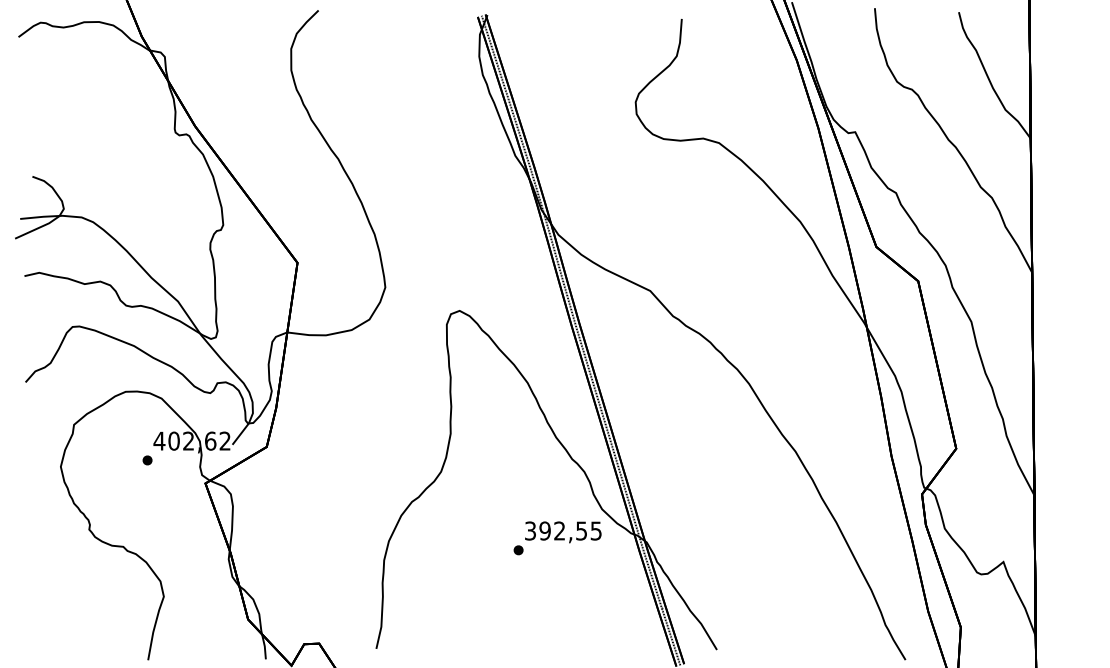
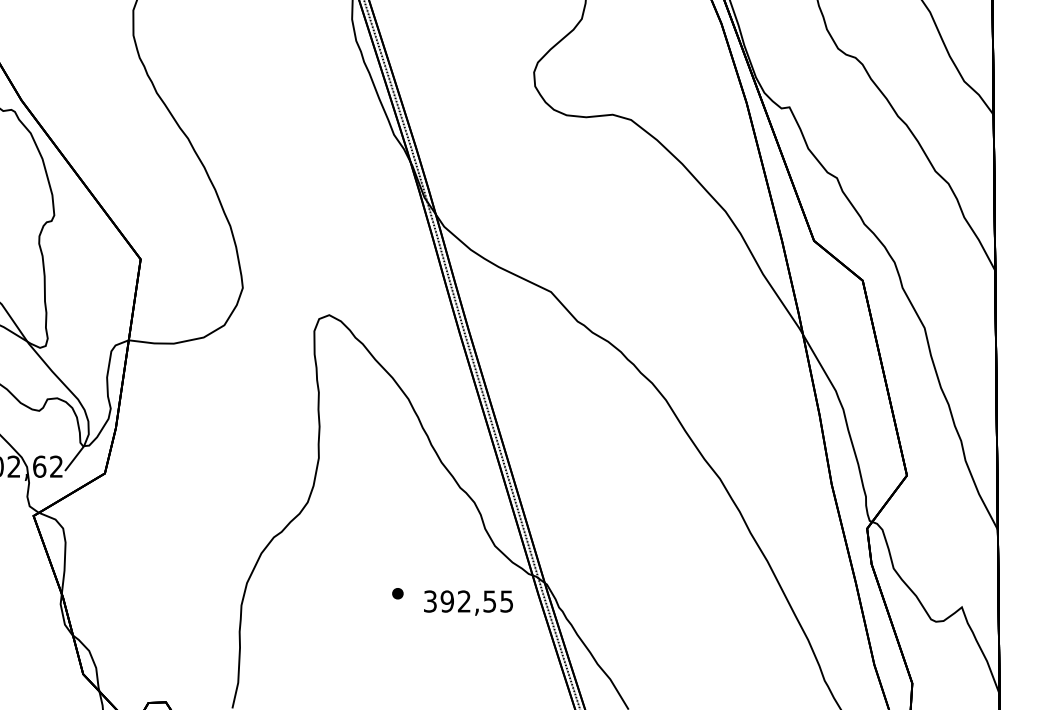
text: (563, 532) -> (468, 603), moved

